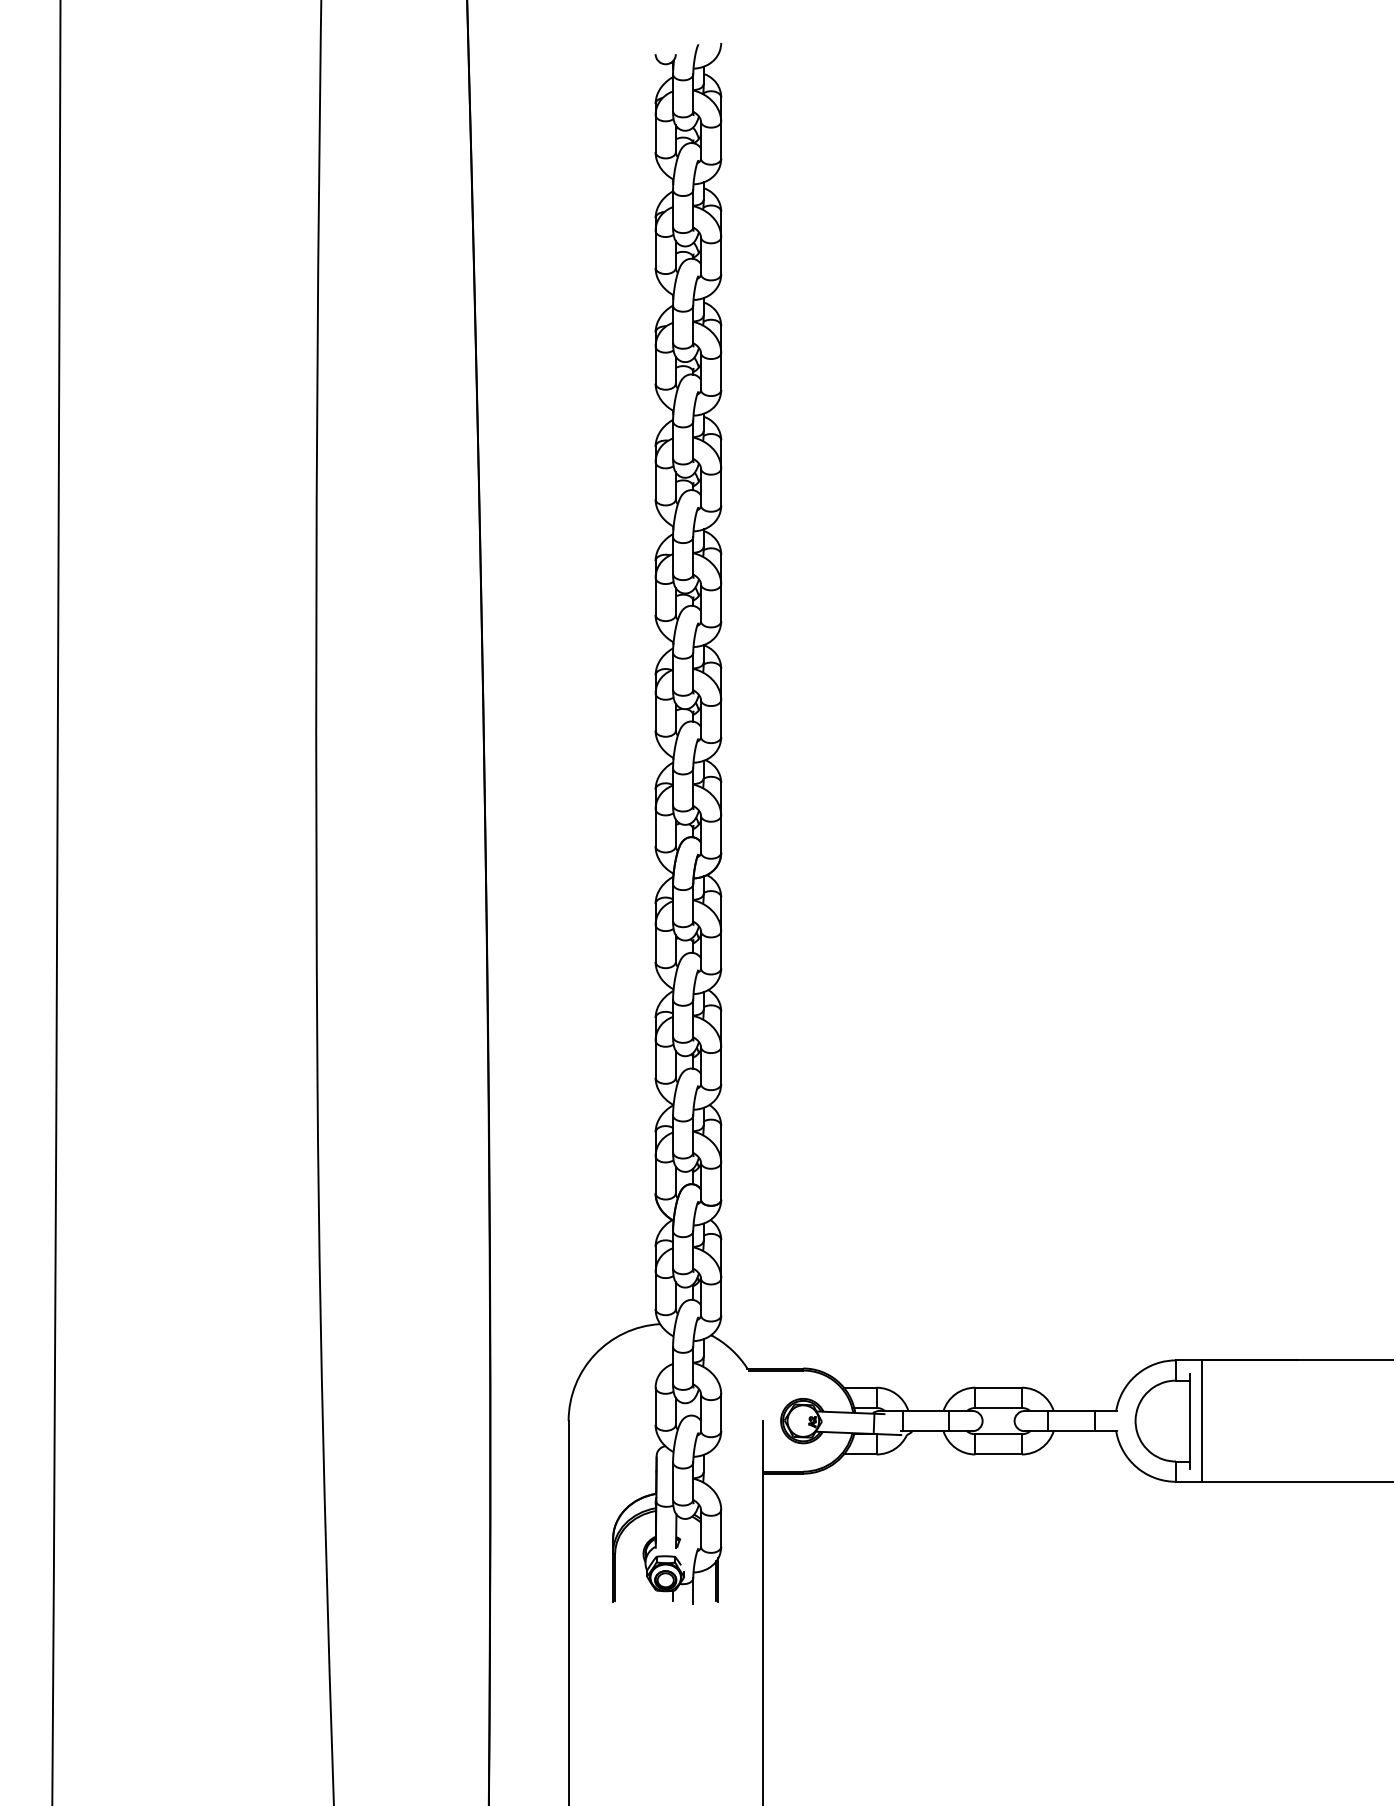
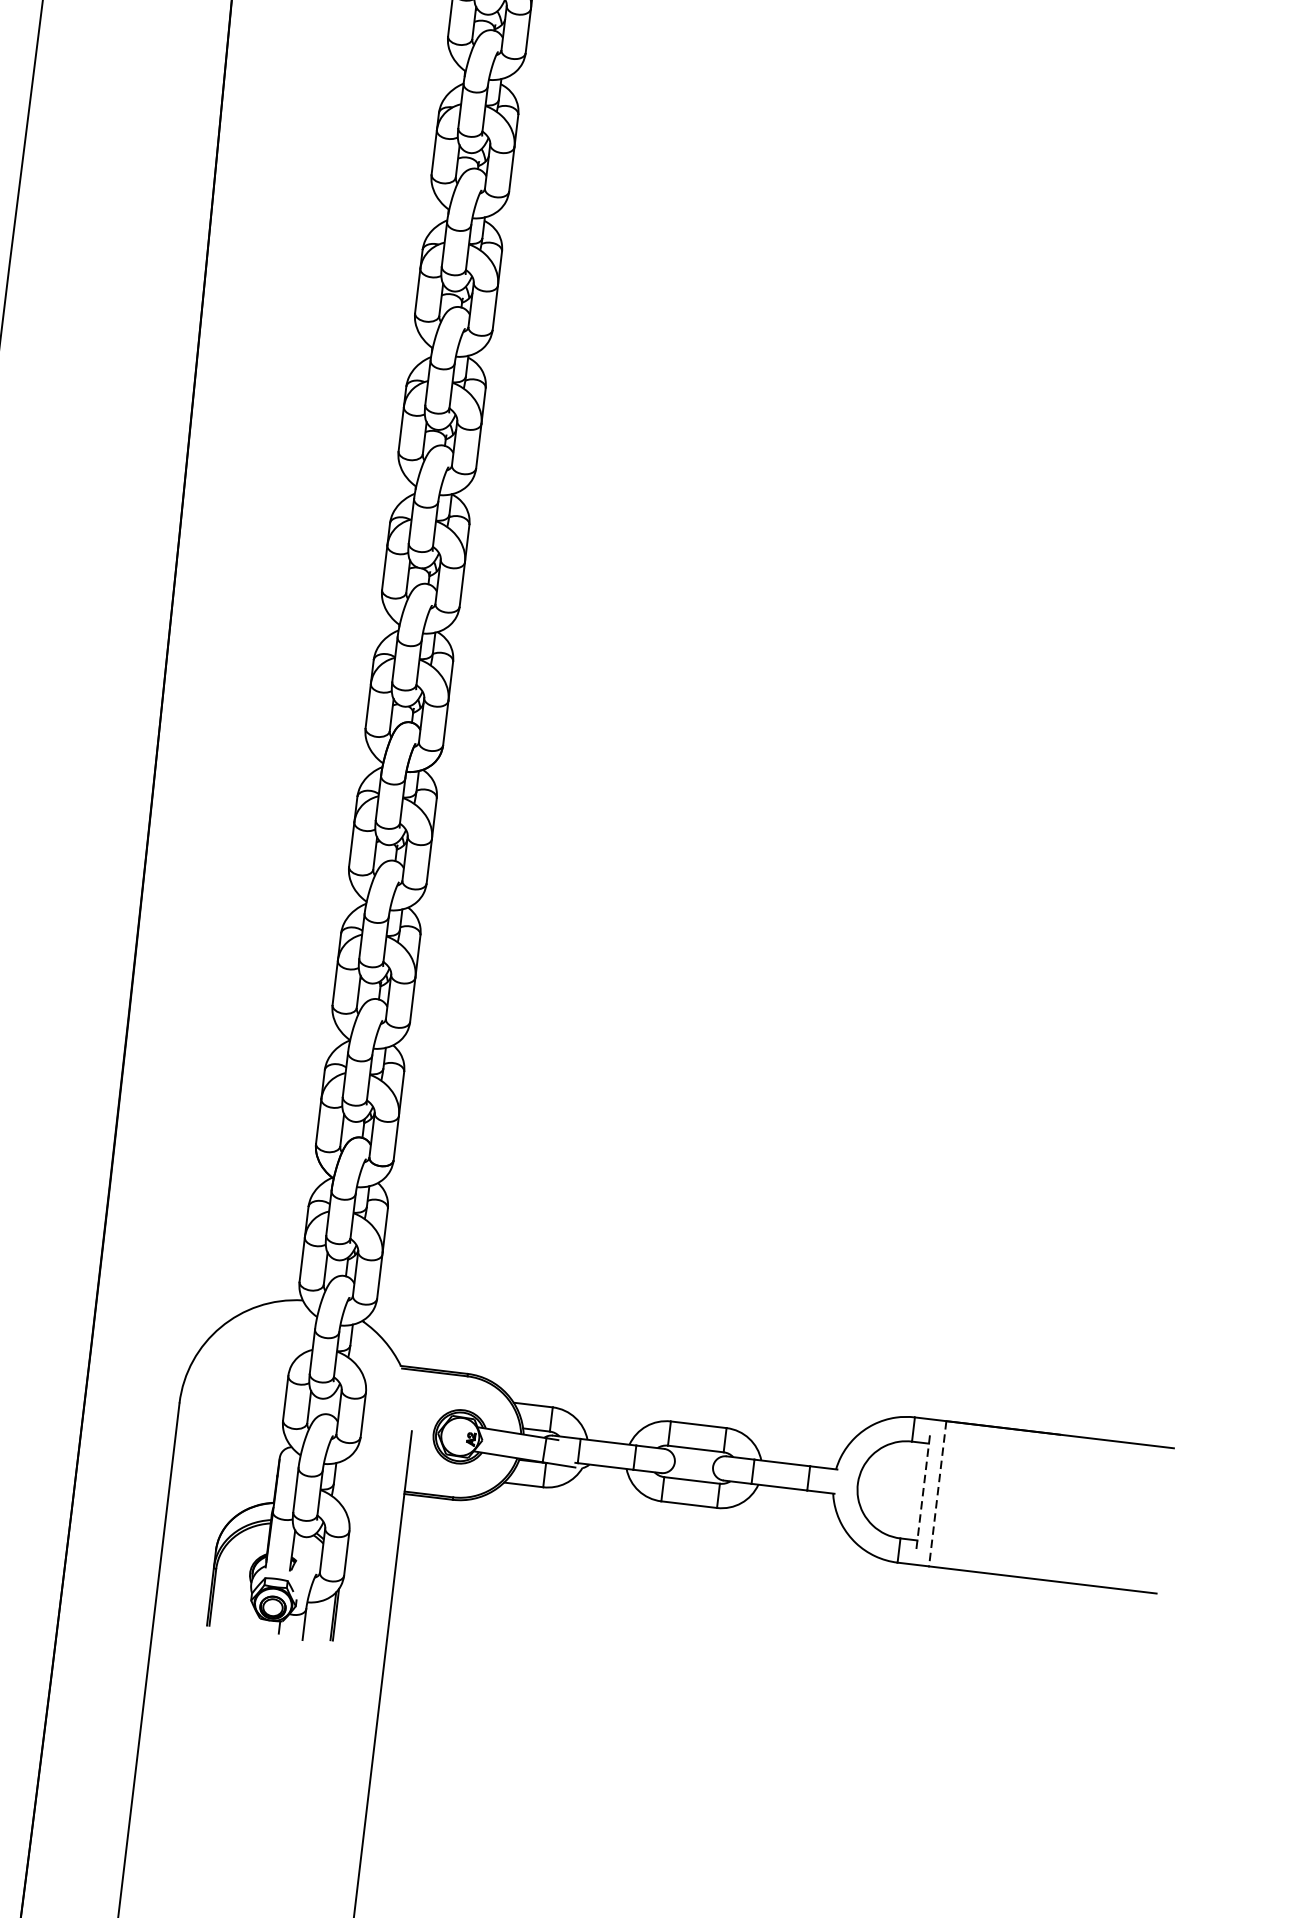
line: (1190, 1421) -> (923, 1492), solid -> dashed
line: (1202, 1421) -> (937, 1494), solid -> dashed

